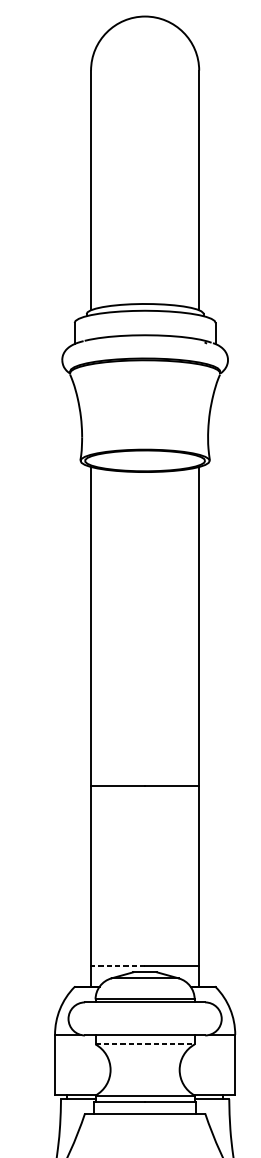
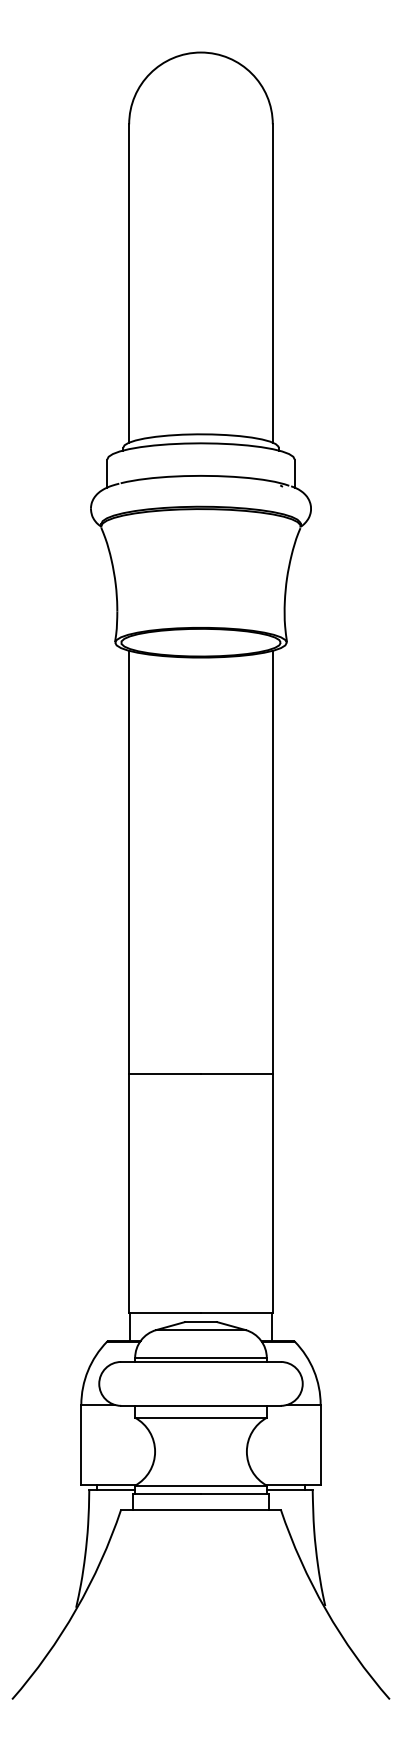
line: (118, 965) -> (165, 1313), dashed -> solid
line: (144, 1044) -> (200, 1417), dashed -> solid

